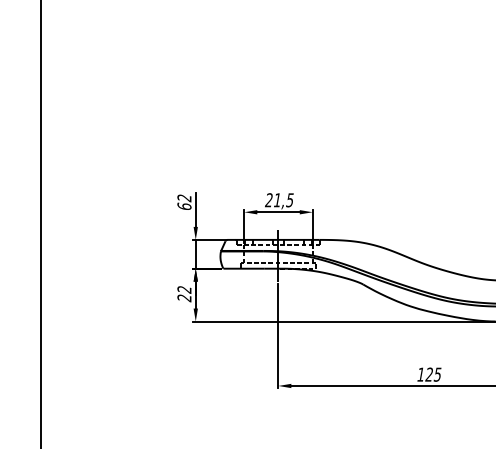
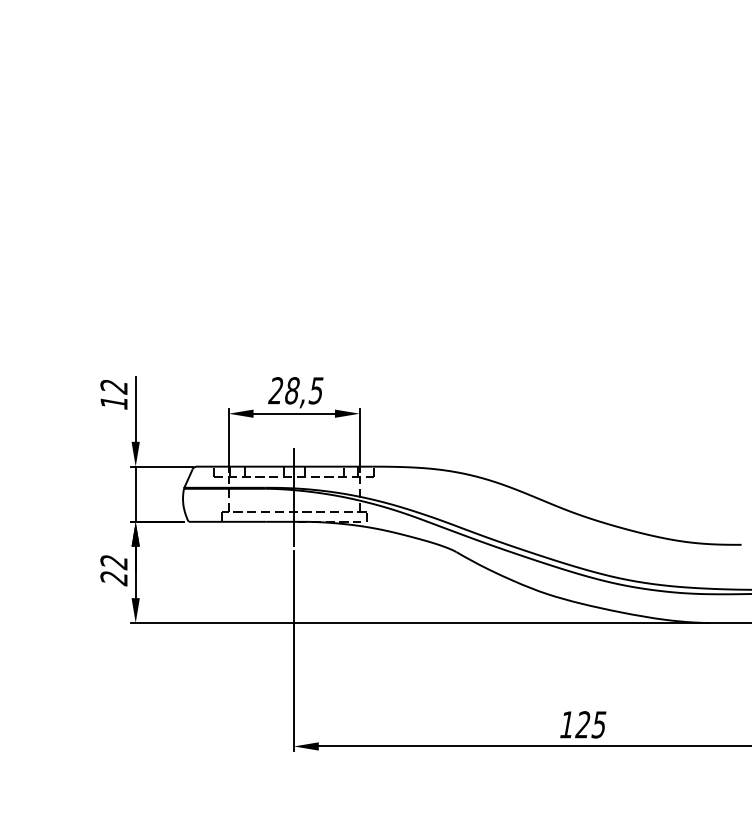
text: (277, 200) -> (292, 391), 21,5 -> 28,5
text: (184, 206) -> (114, 402), 62 -> 12

